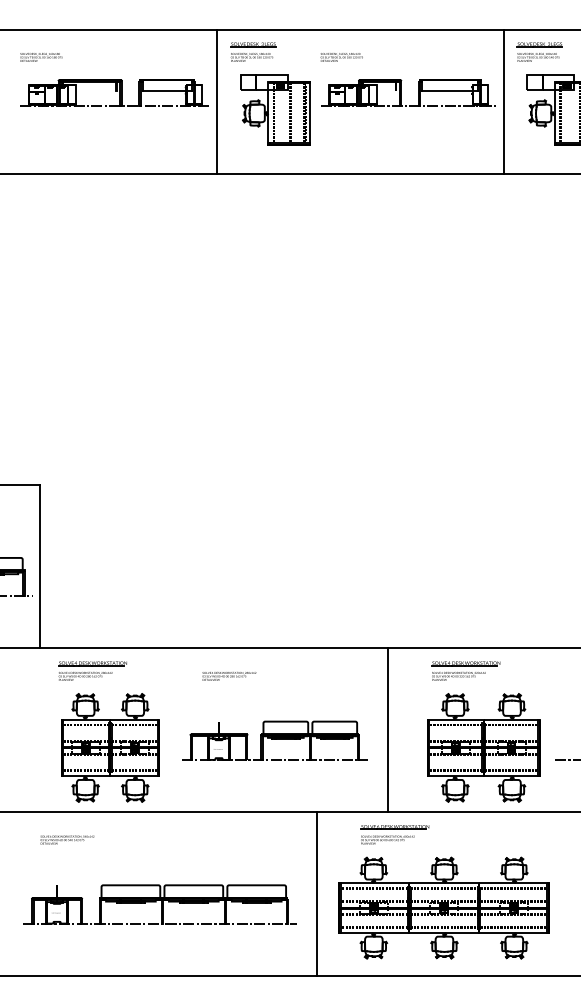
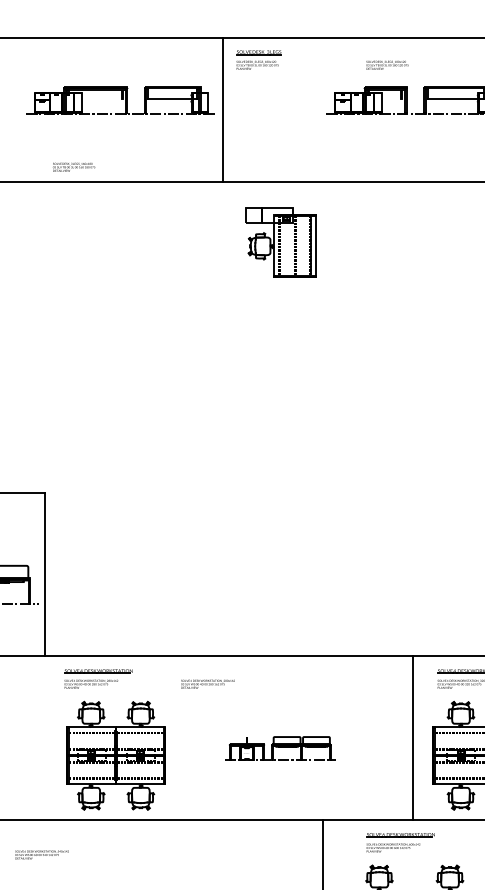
text: (41, 57) -> (74, 167), moved
text: (341, 57) -> (387, 65), moved
part: (275, 109) -> (281, 242), moved
text: (229, 676) -> (208, 684), moved
line: (388, 730) -> (413, 738), moved
part: (274, 740) -> (280, 748), size x0.6
text: (67, 839) -> (42, 854), moved

